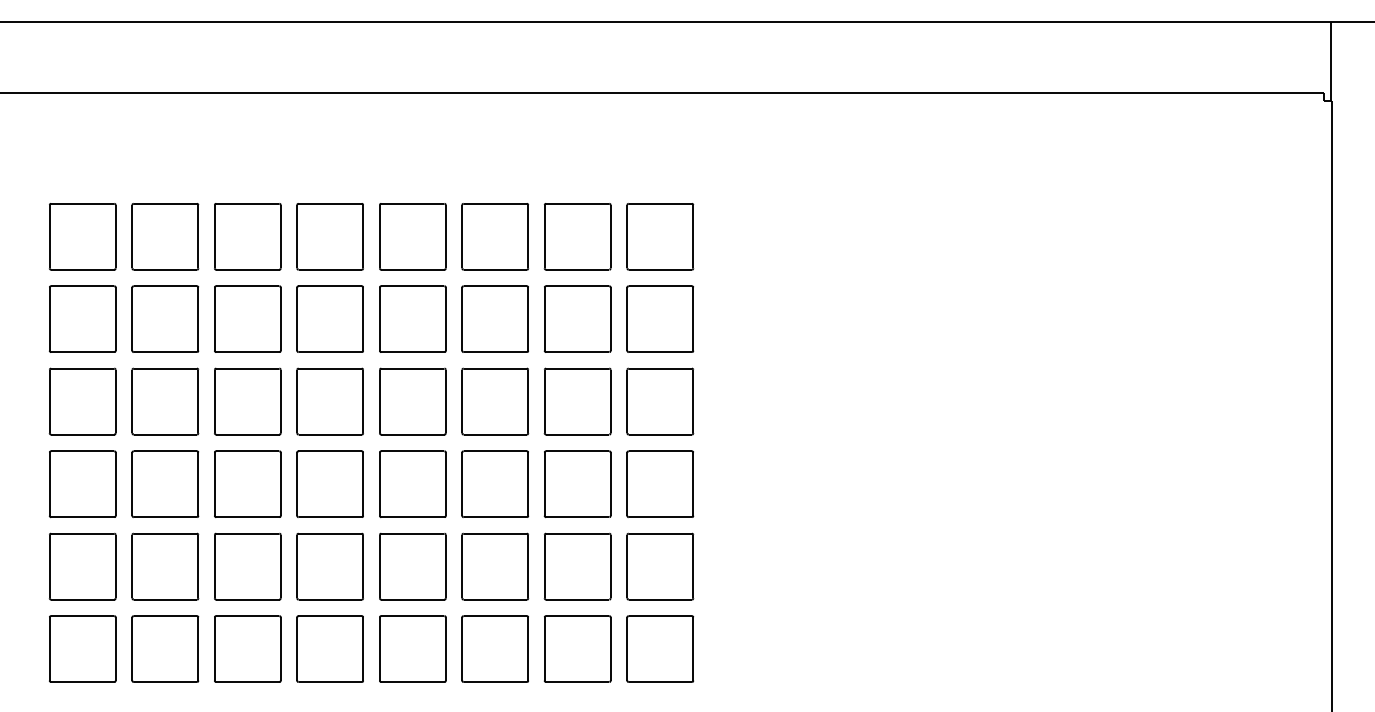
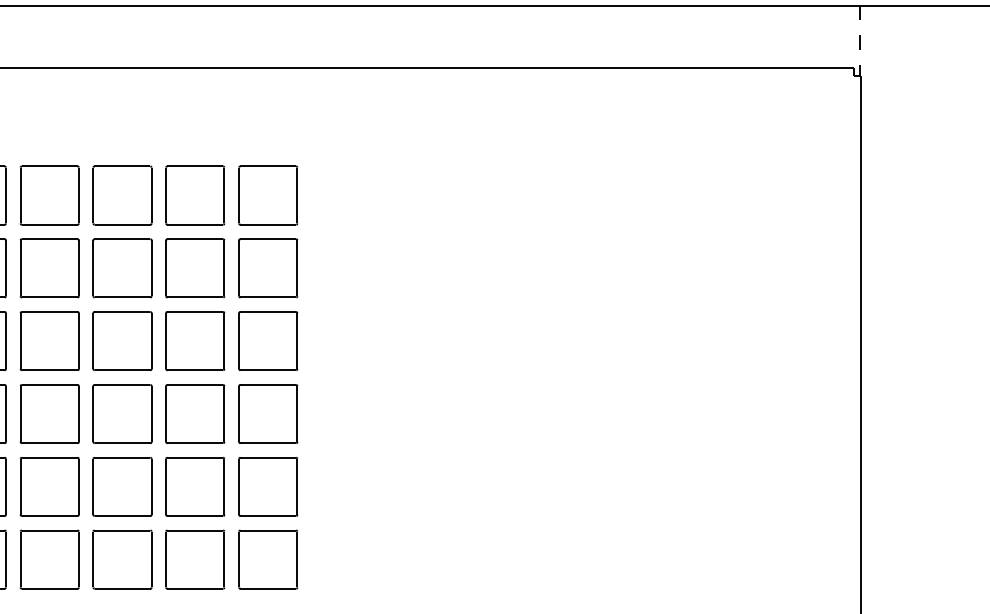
line: (1330, 61) -> (859, 40), solid -> dashed

